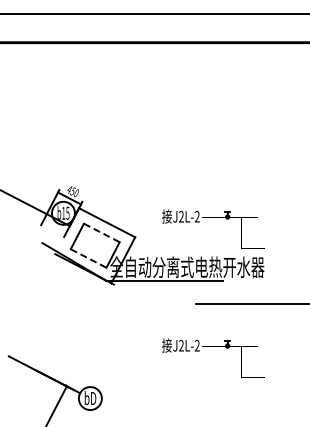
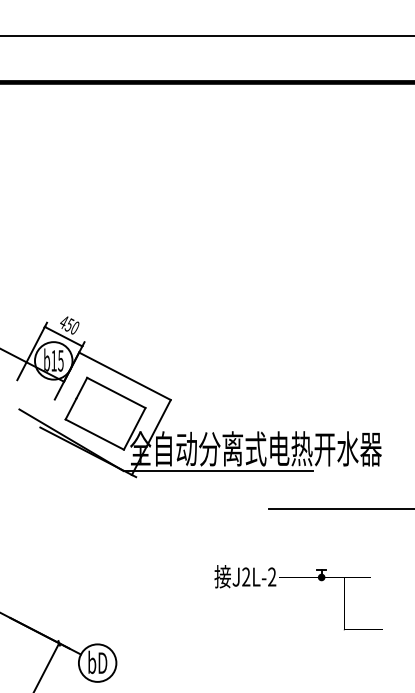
part: (213, 217) -> (298, 367), removed
line: (102, 233) -> (117, 393), dashed -> solid
line: (89, 258) -> (96, 434), dashed -> solid

